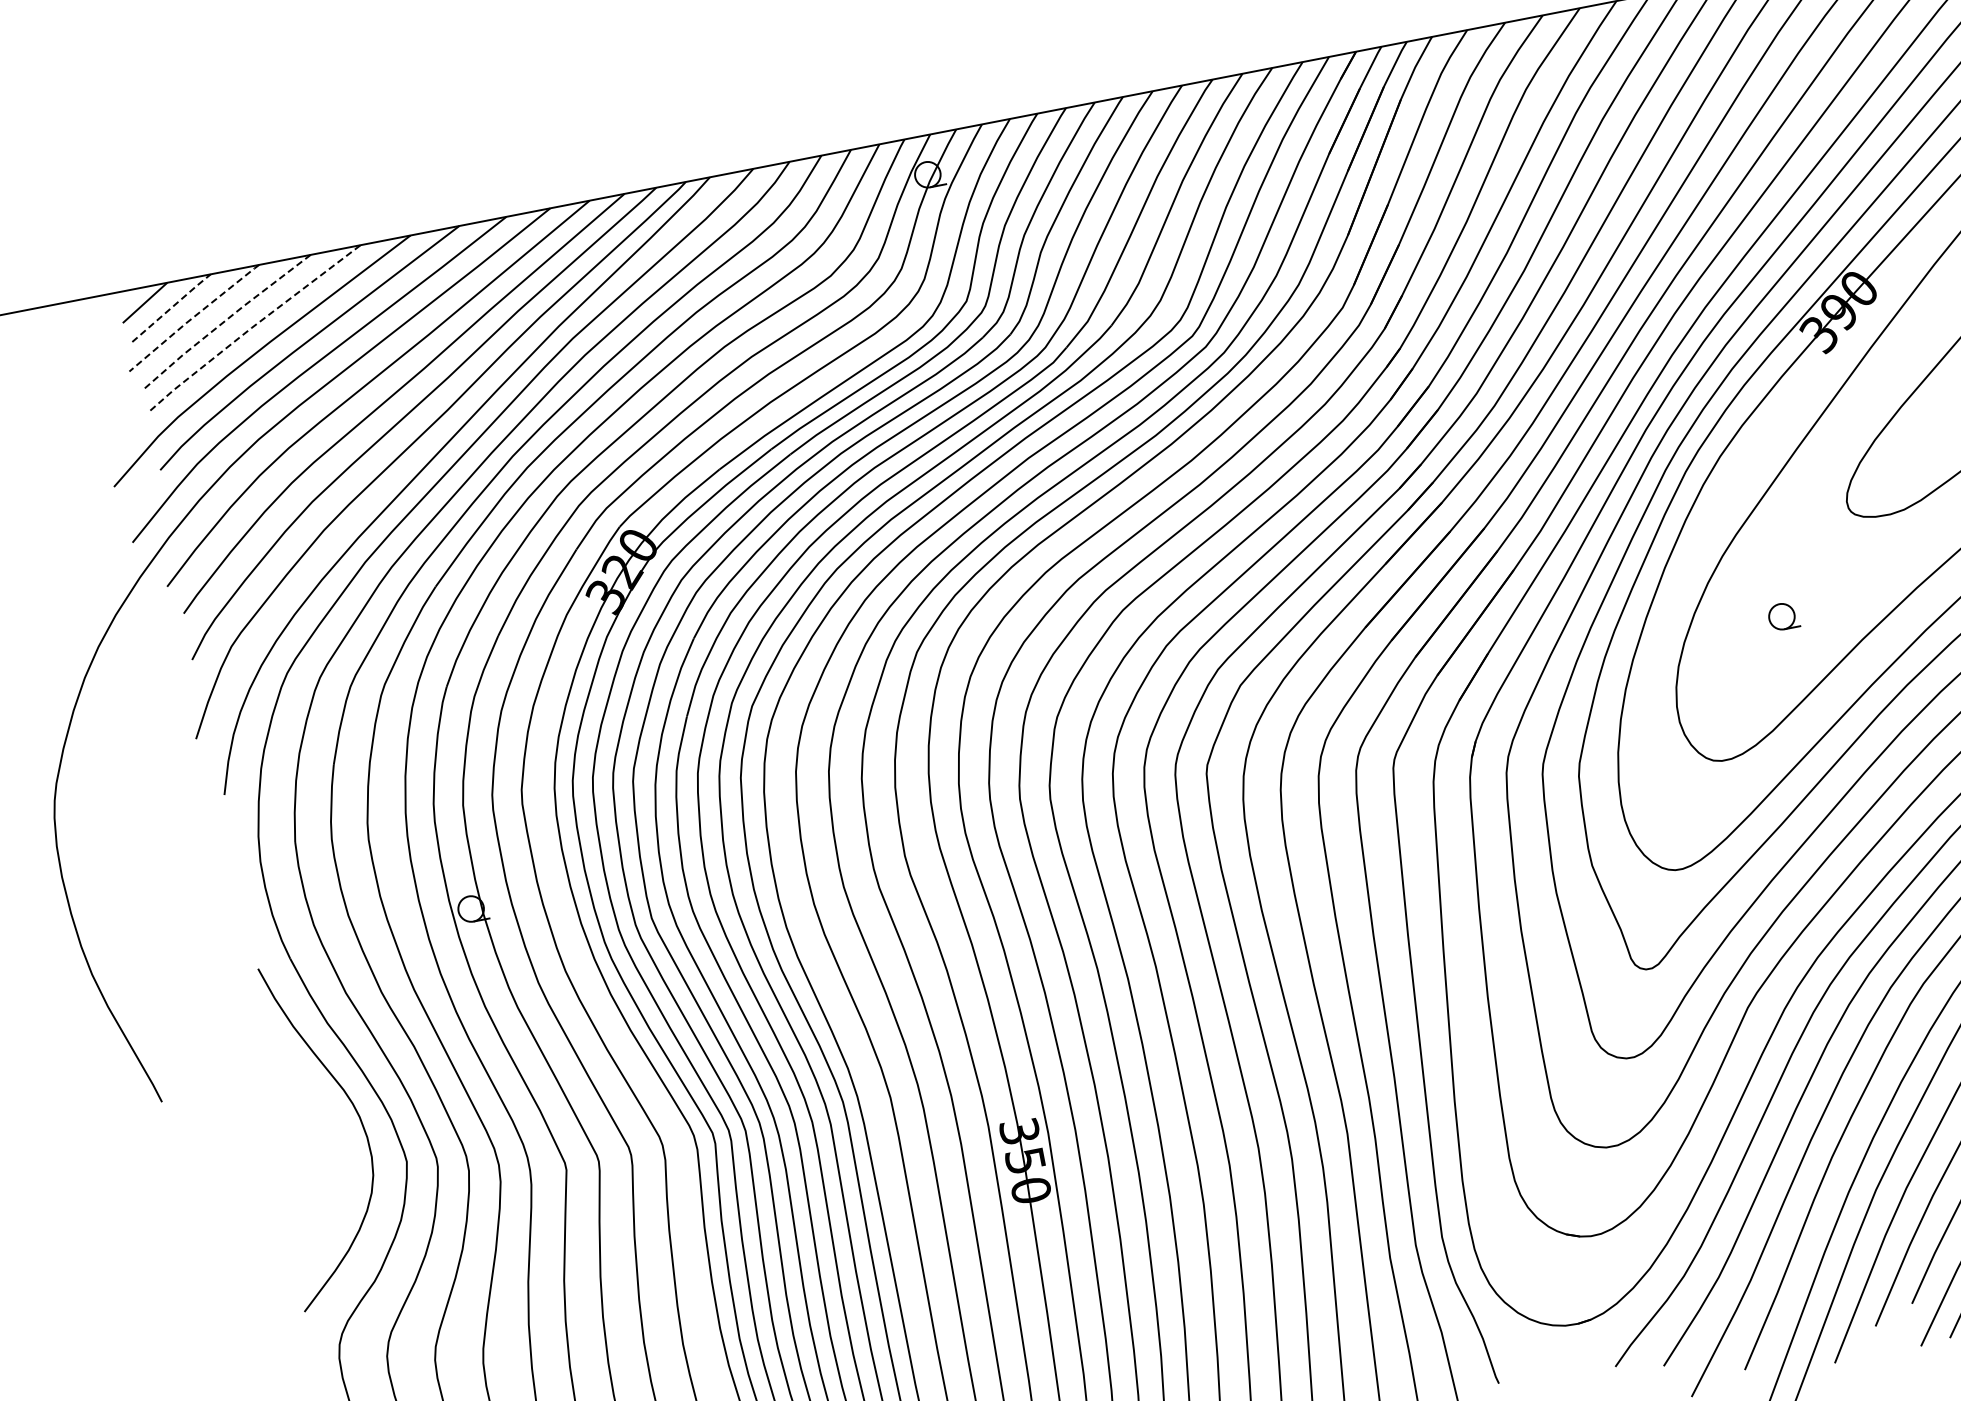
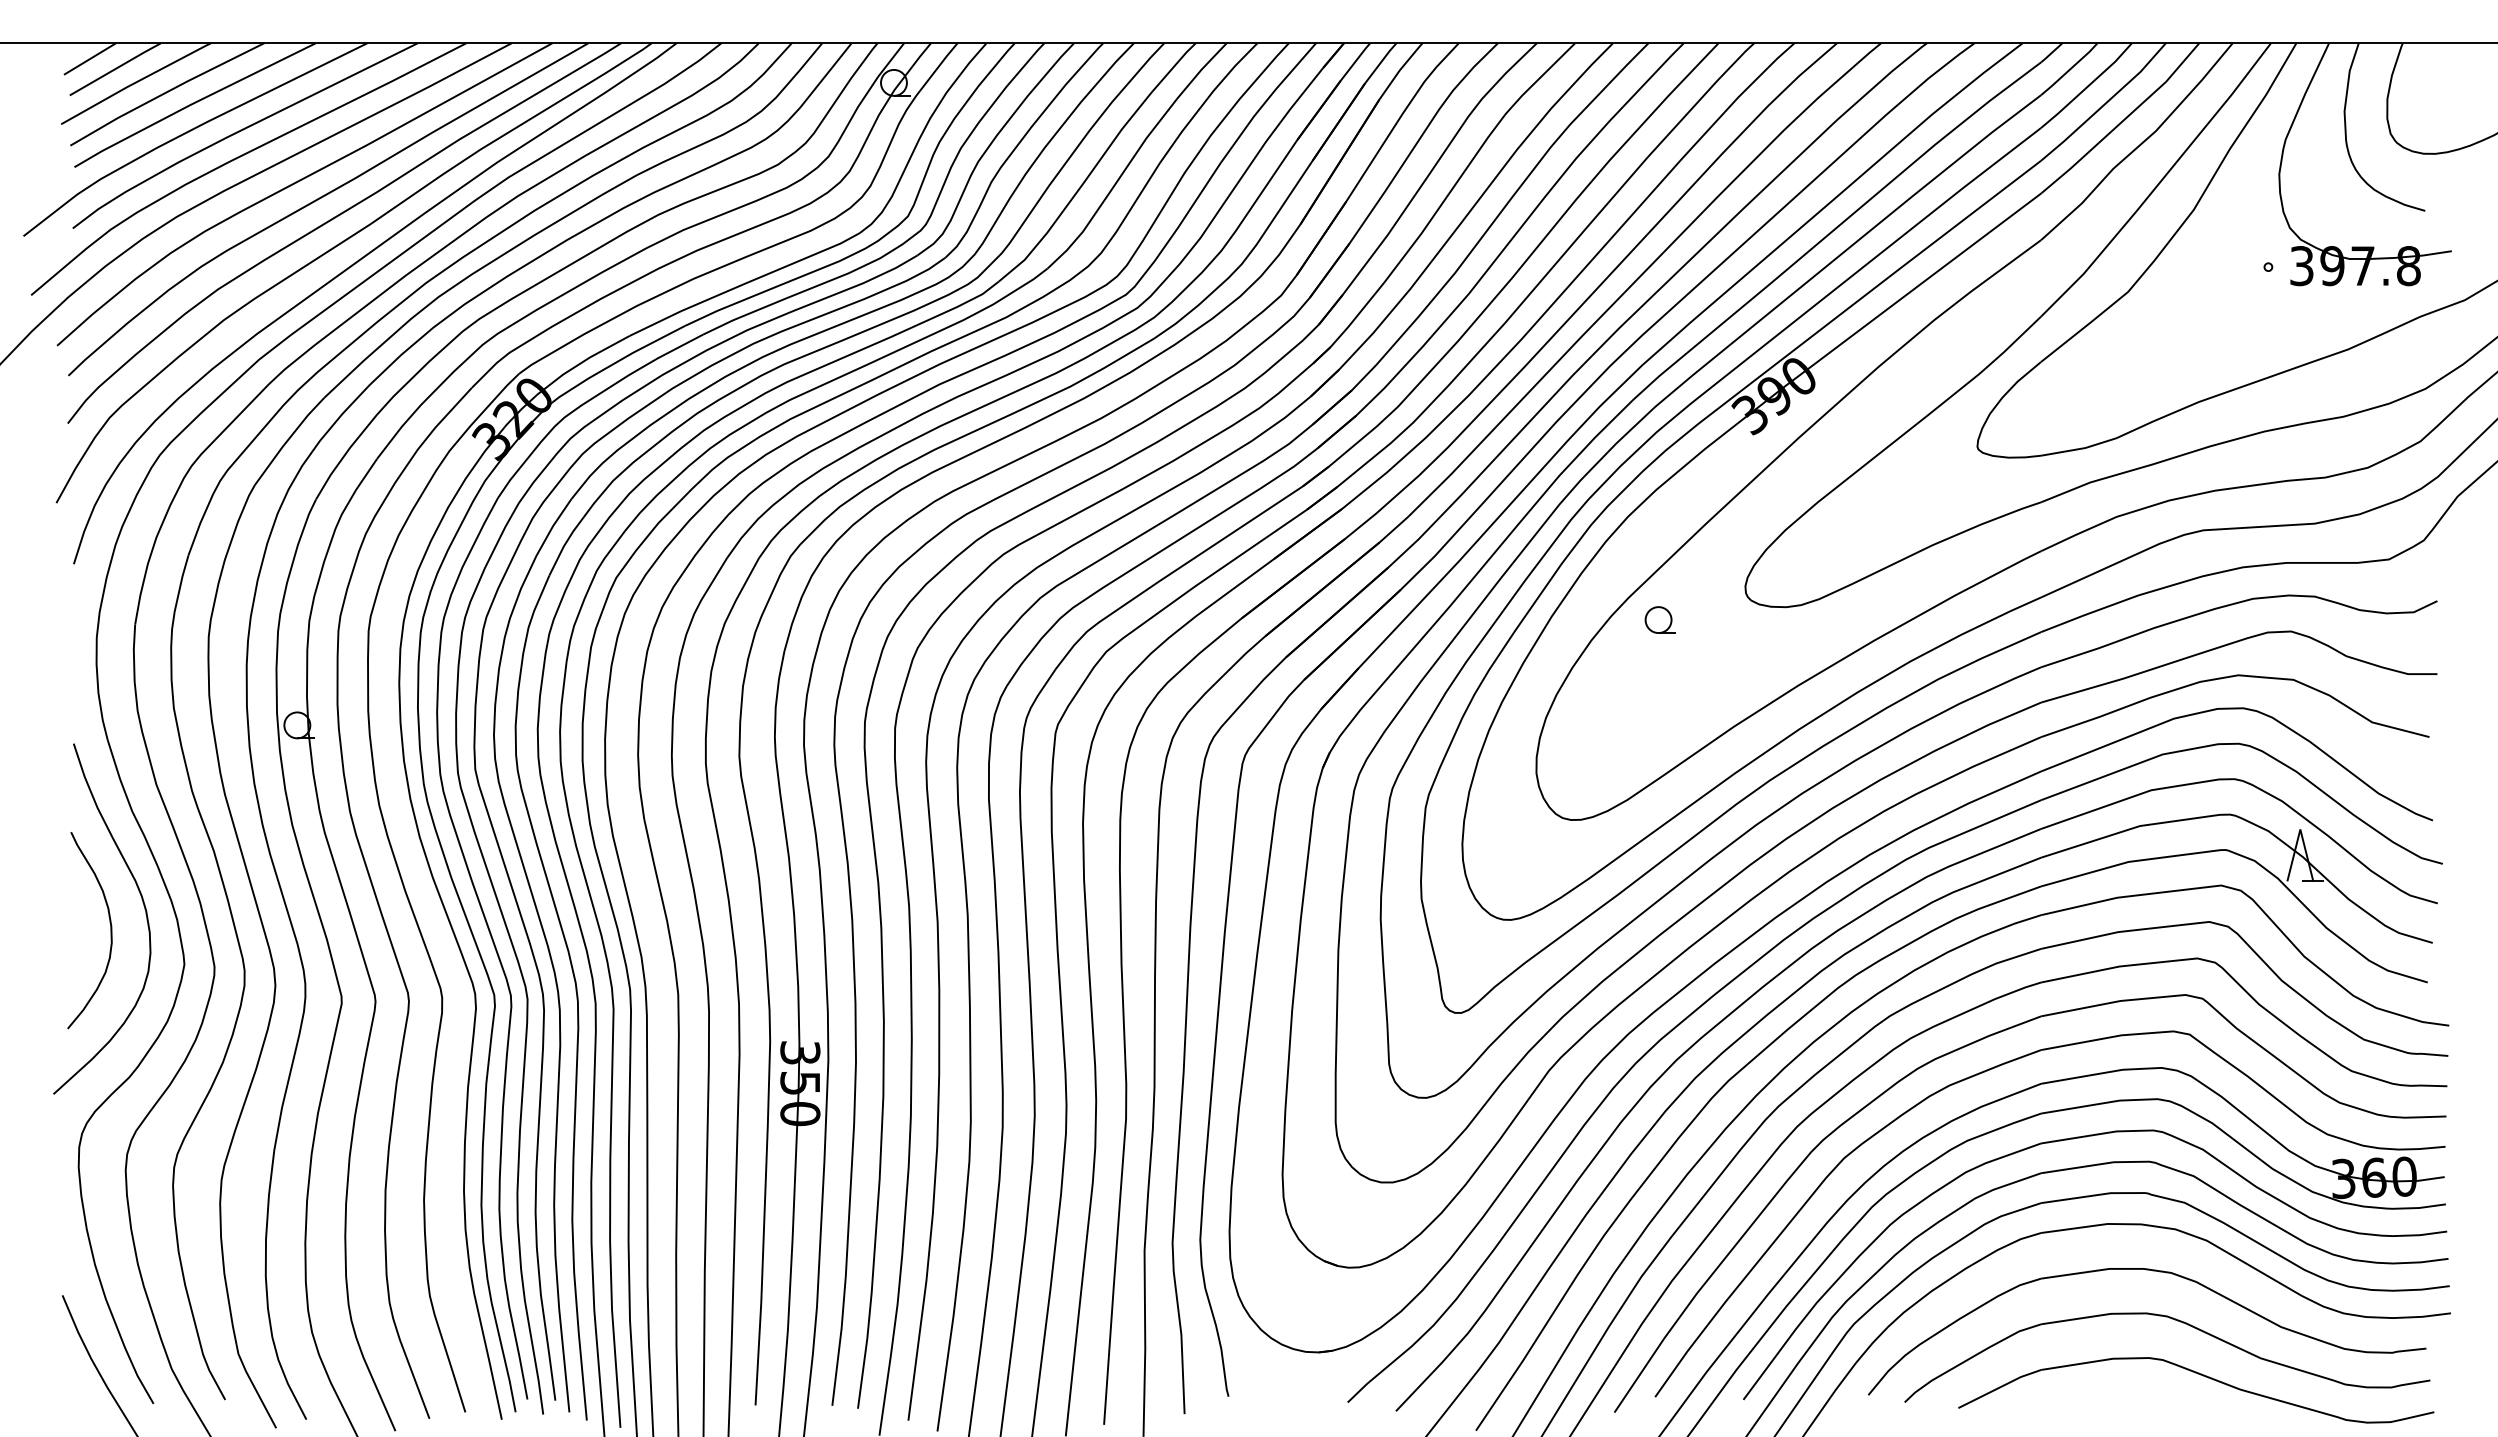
line: (172, 307) -> (116, 68), dashed -> solid
line: (192, 318) -> (134, 83), dashed -> solid
line: (225, 320) -> (166, 92), dashed -> solid
line: (253, 326) -> (193, 103), dashed -> solid
part: (1782, 616) -> (1659, 619), moved
curve: (328, 1142) -> (110, 930), added

